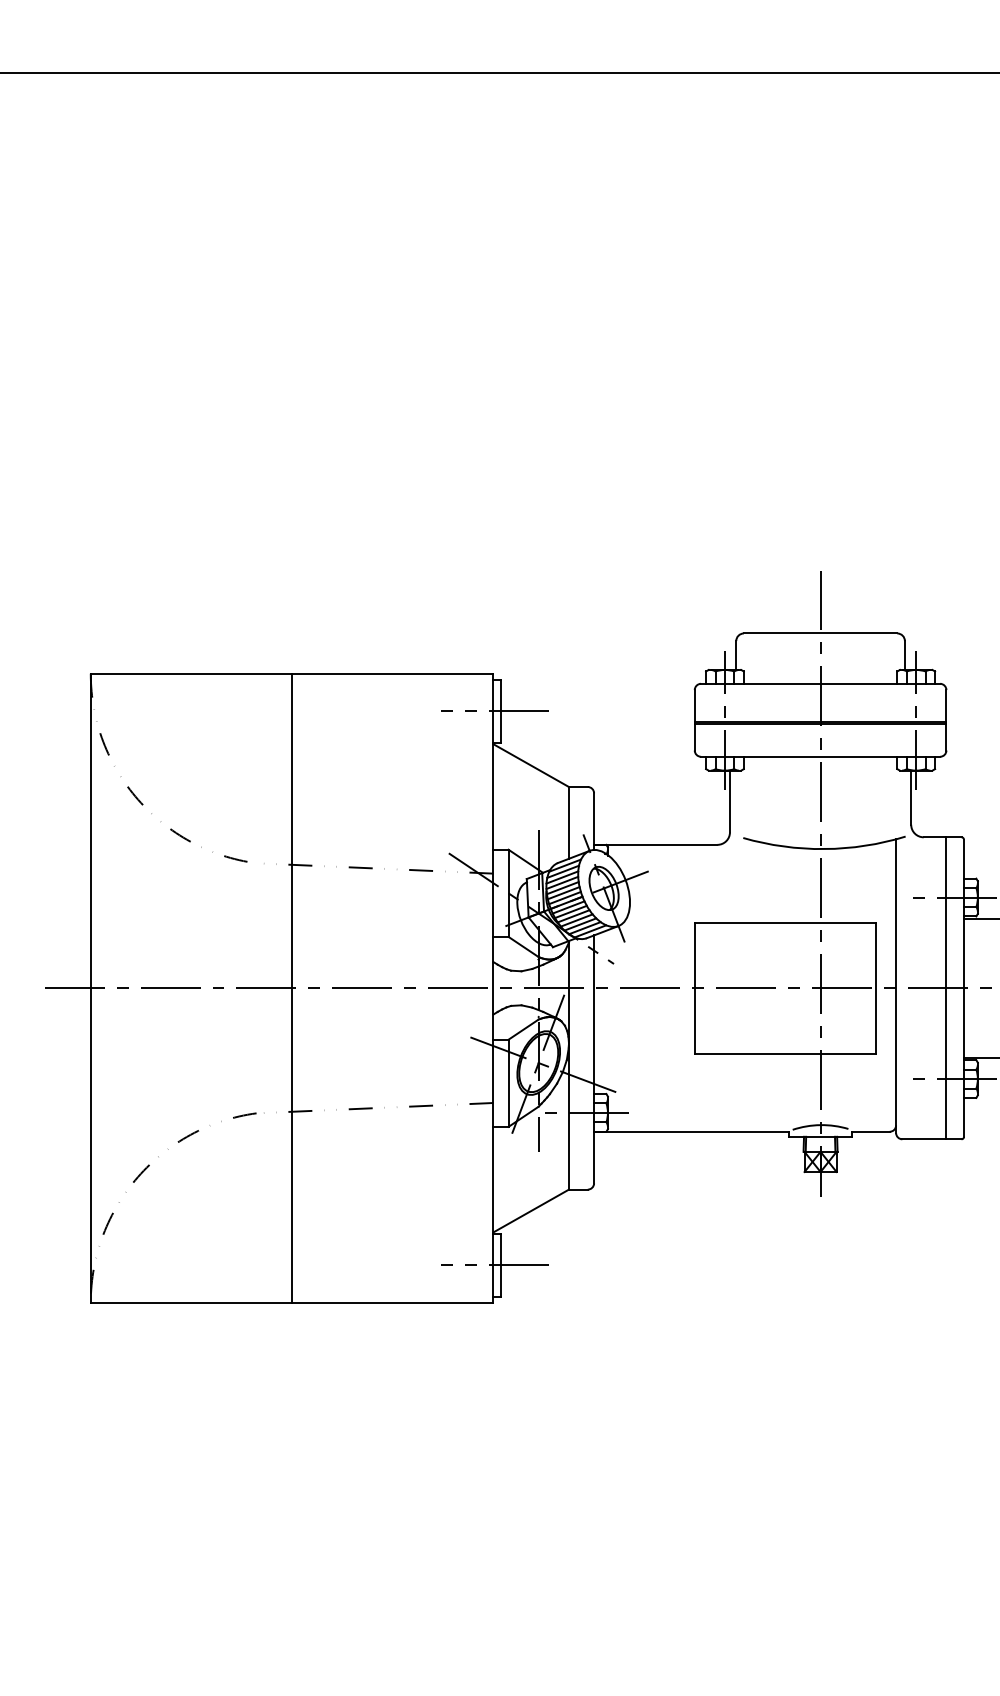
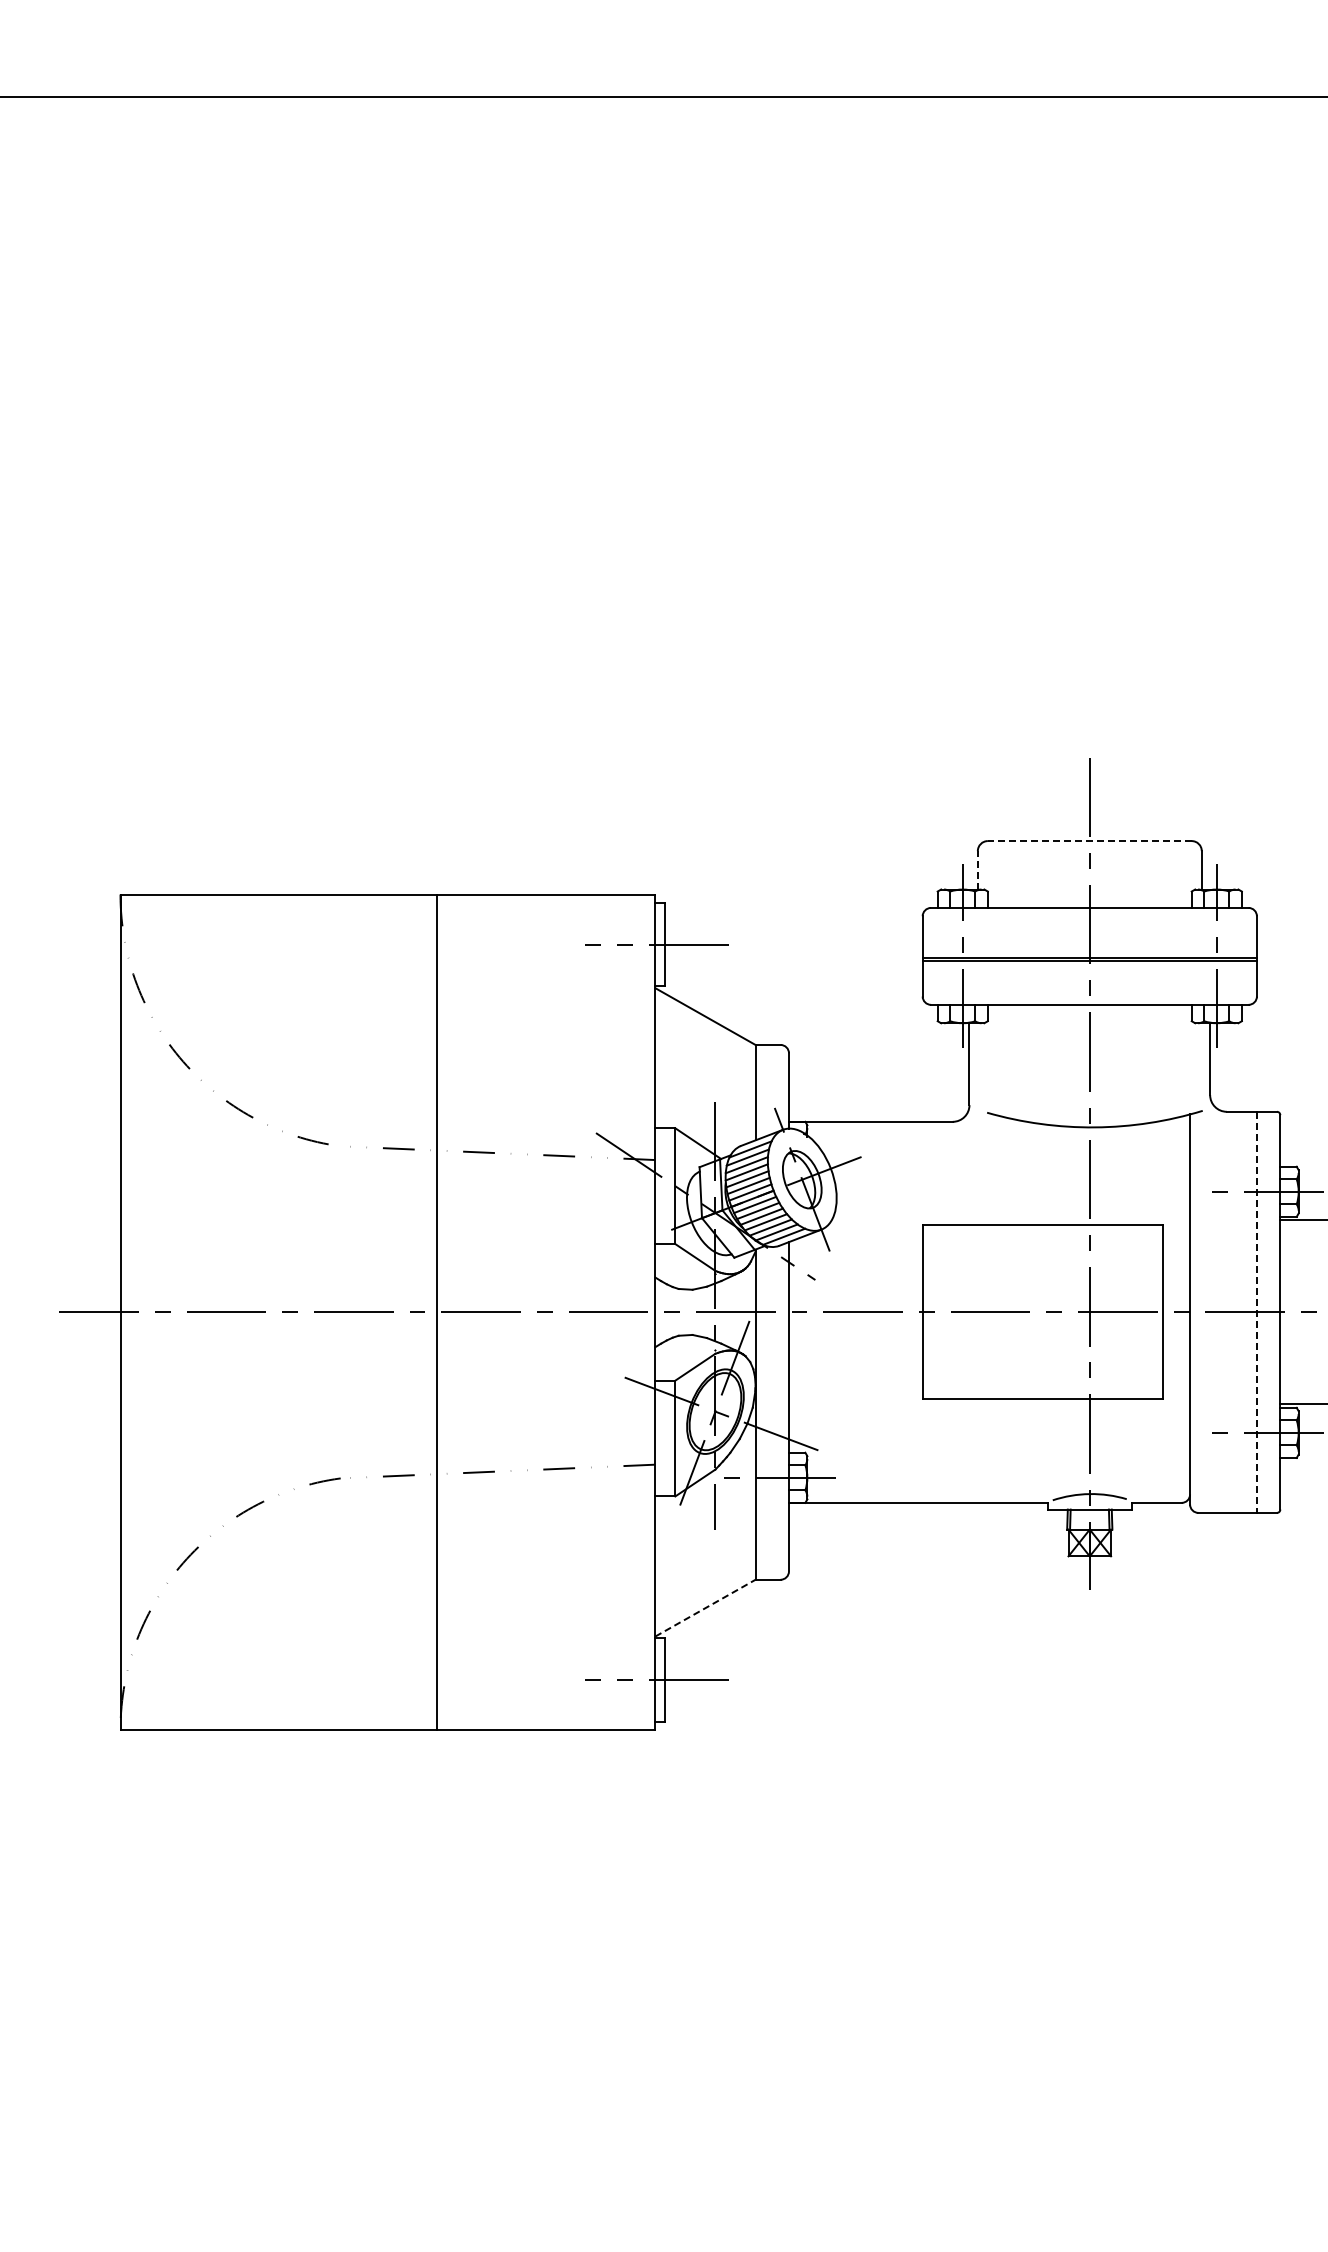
line: (820, 633) -> (1089, 841), solid -> dashed
line: (736, 654) -> (977, 869), solid -> dashed
line: (291, 988) -> (436, 1312), moved
line: (946, 988) -> (1256, 1312), solid -> dashed
line: (531, 1211) -> (705, 1608), solid -> dashed

